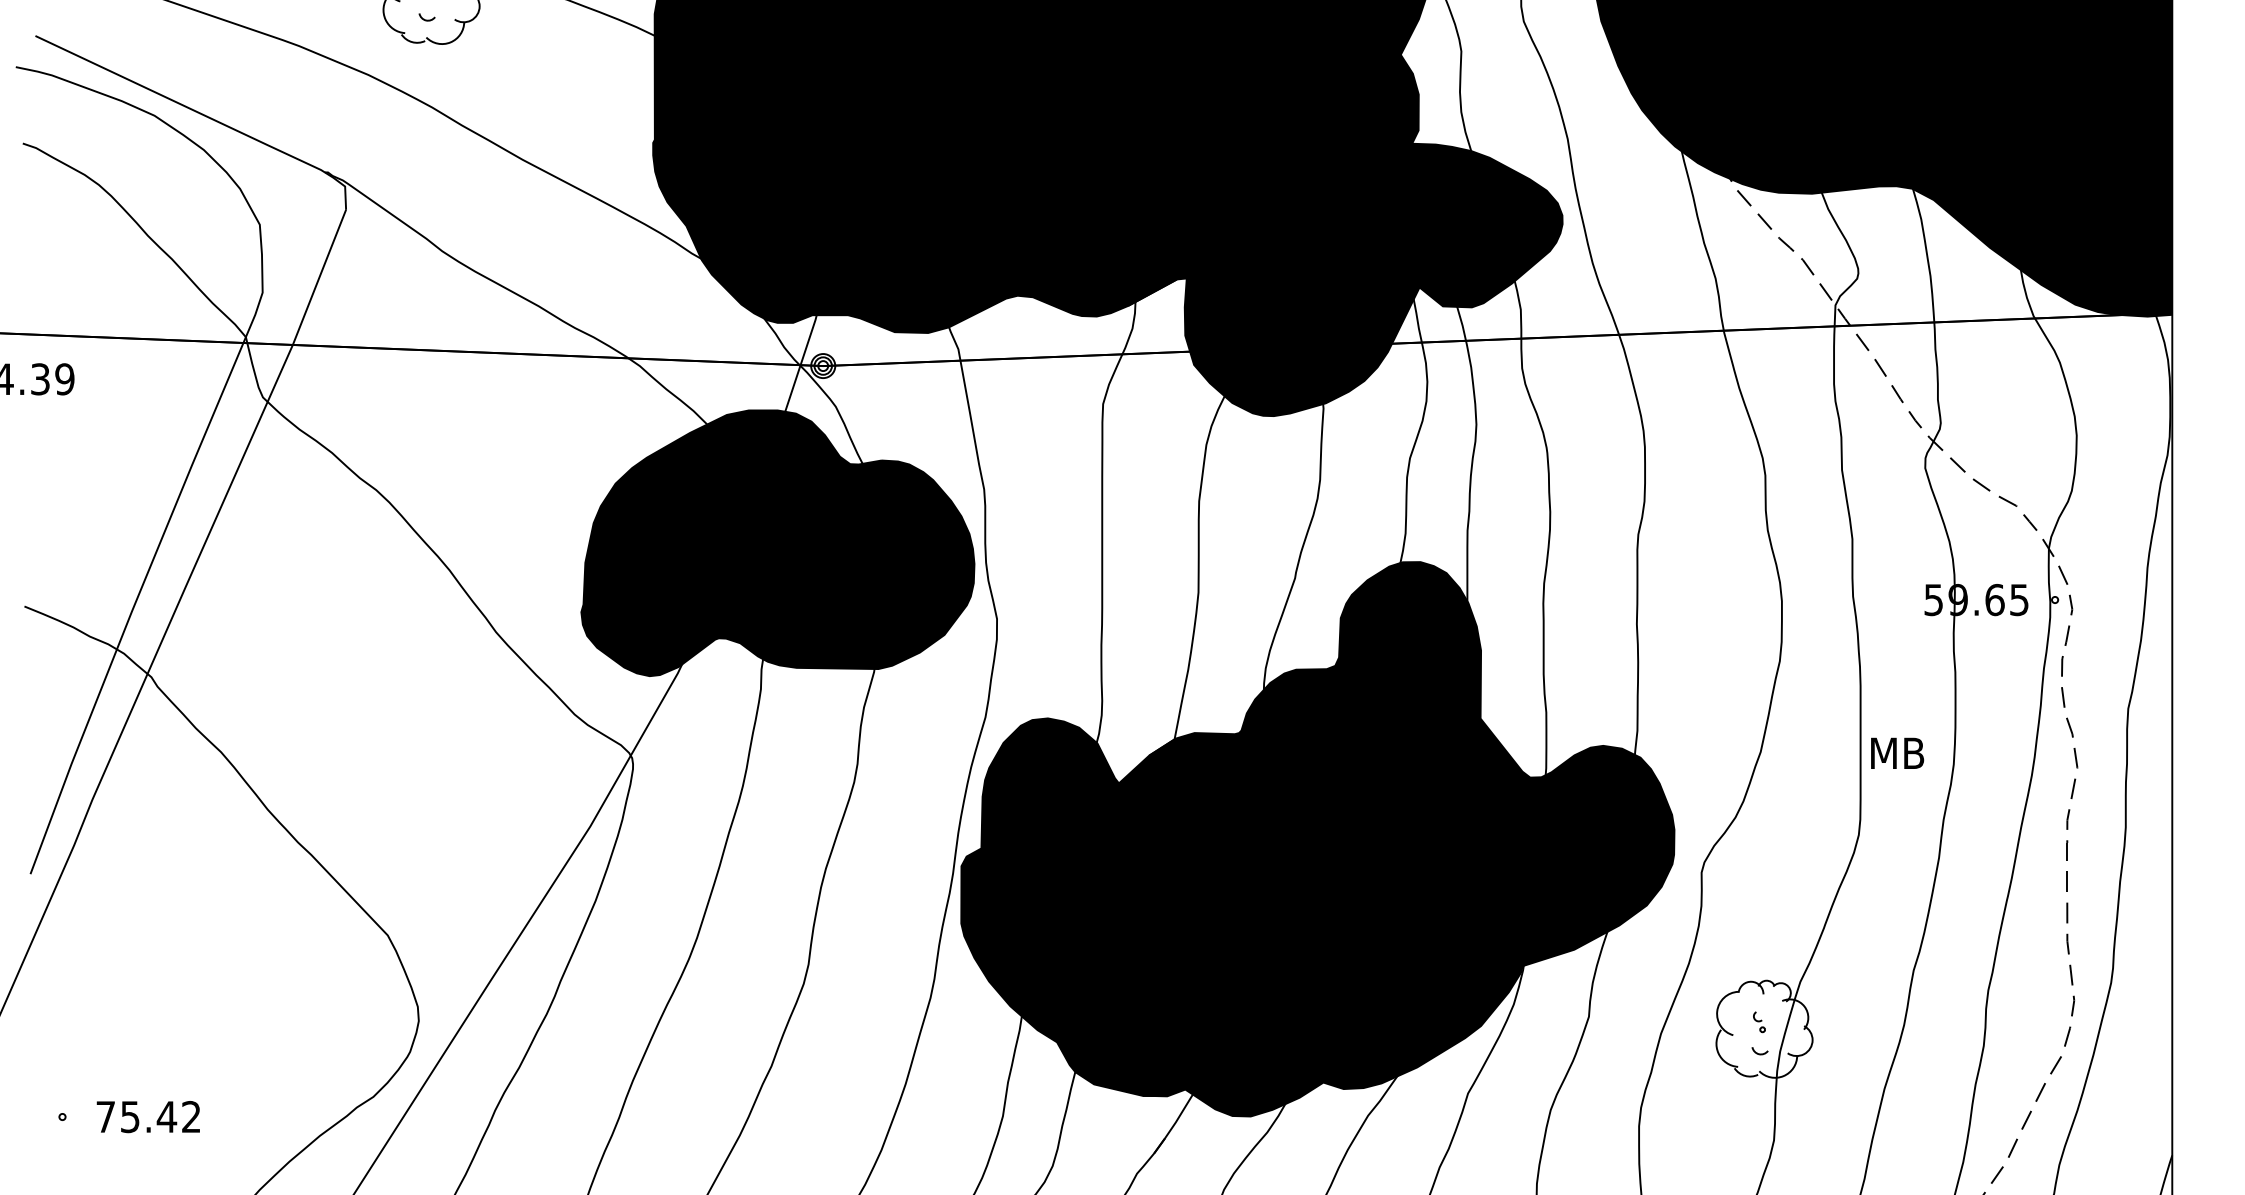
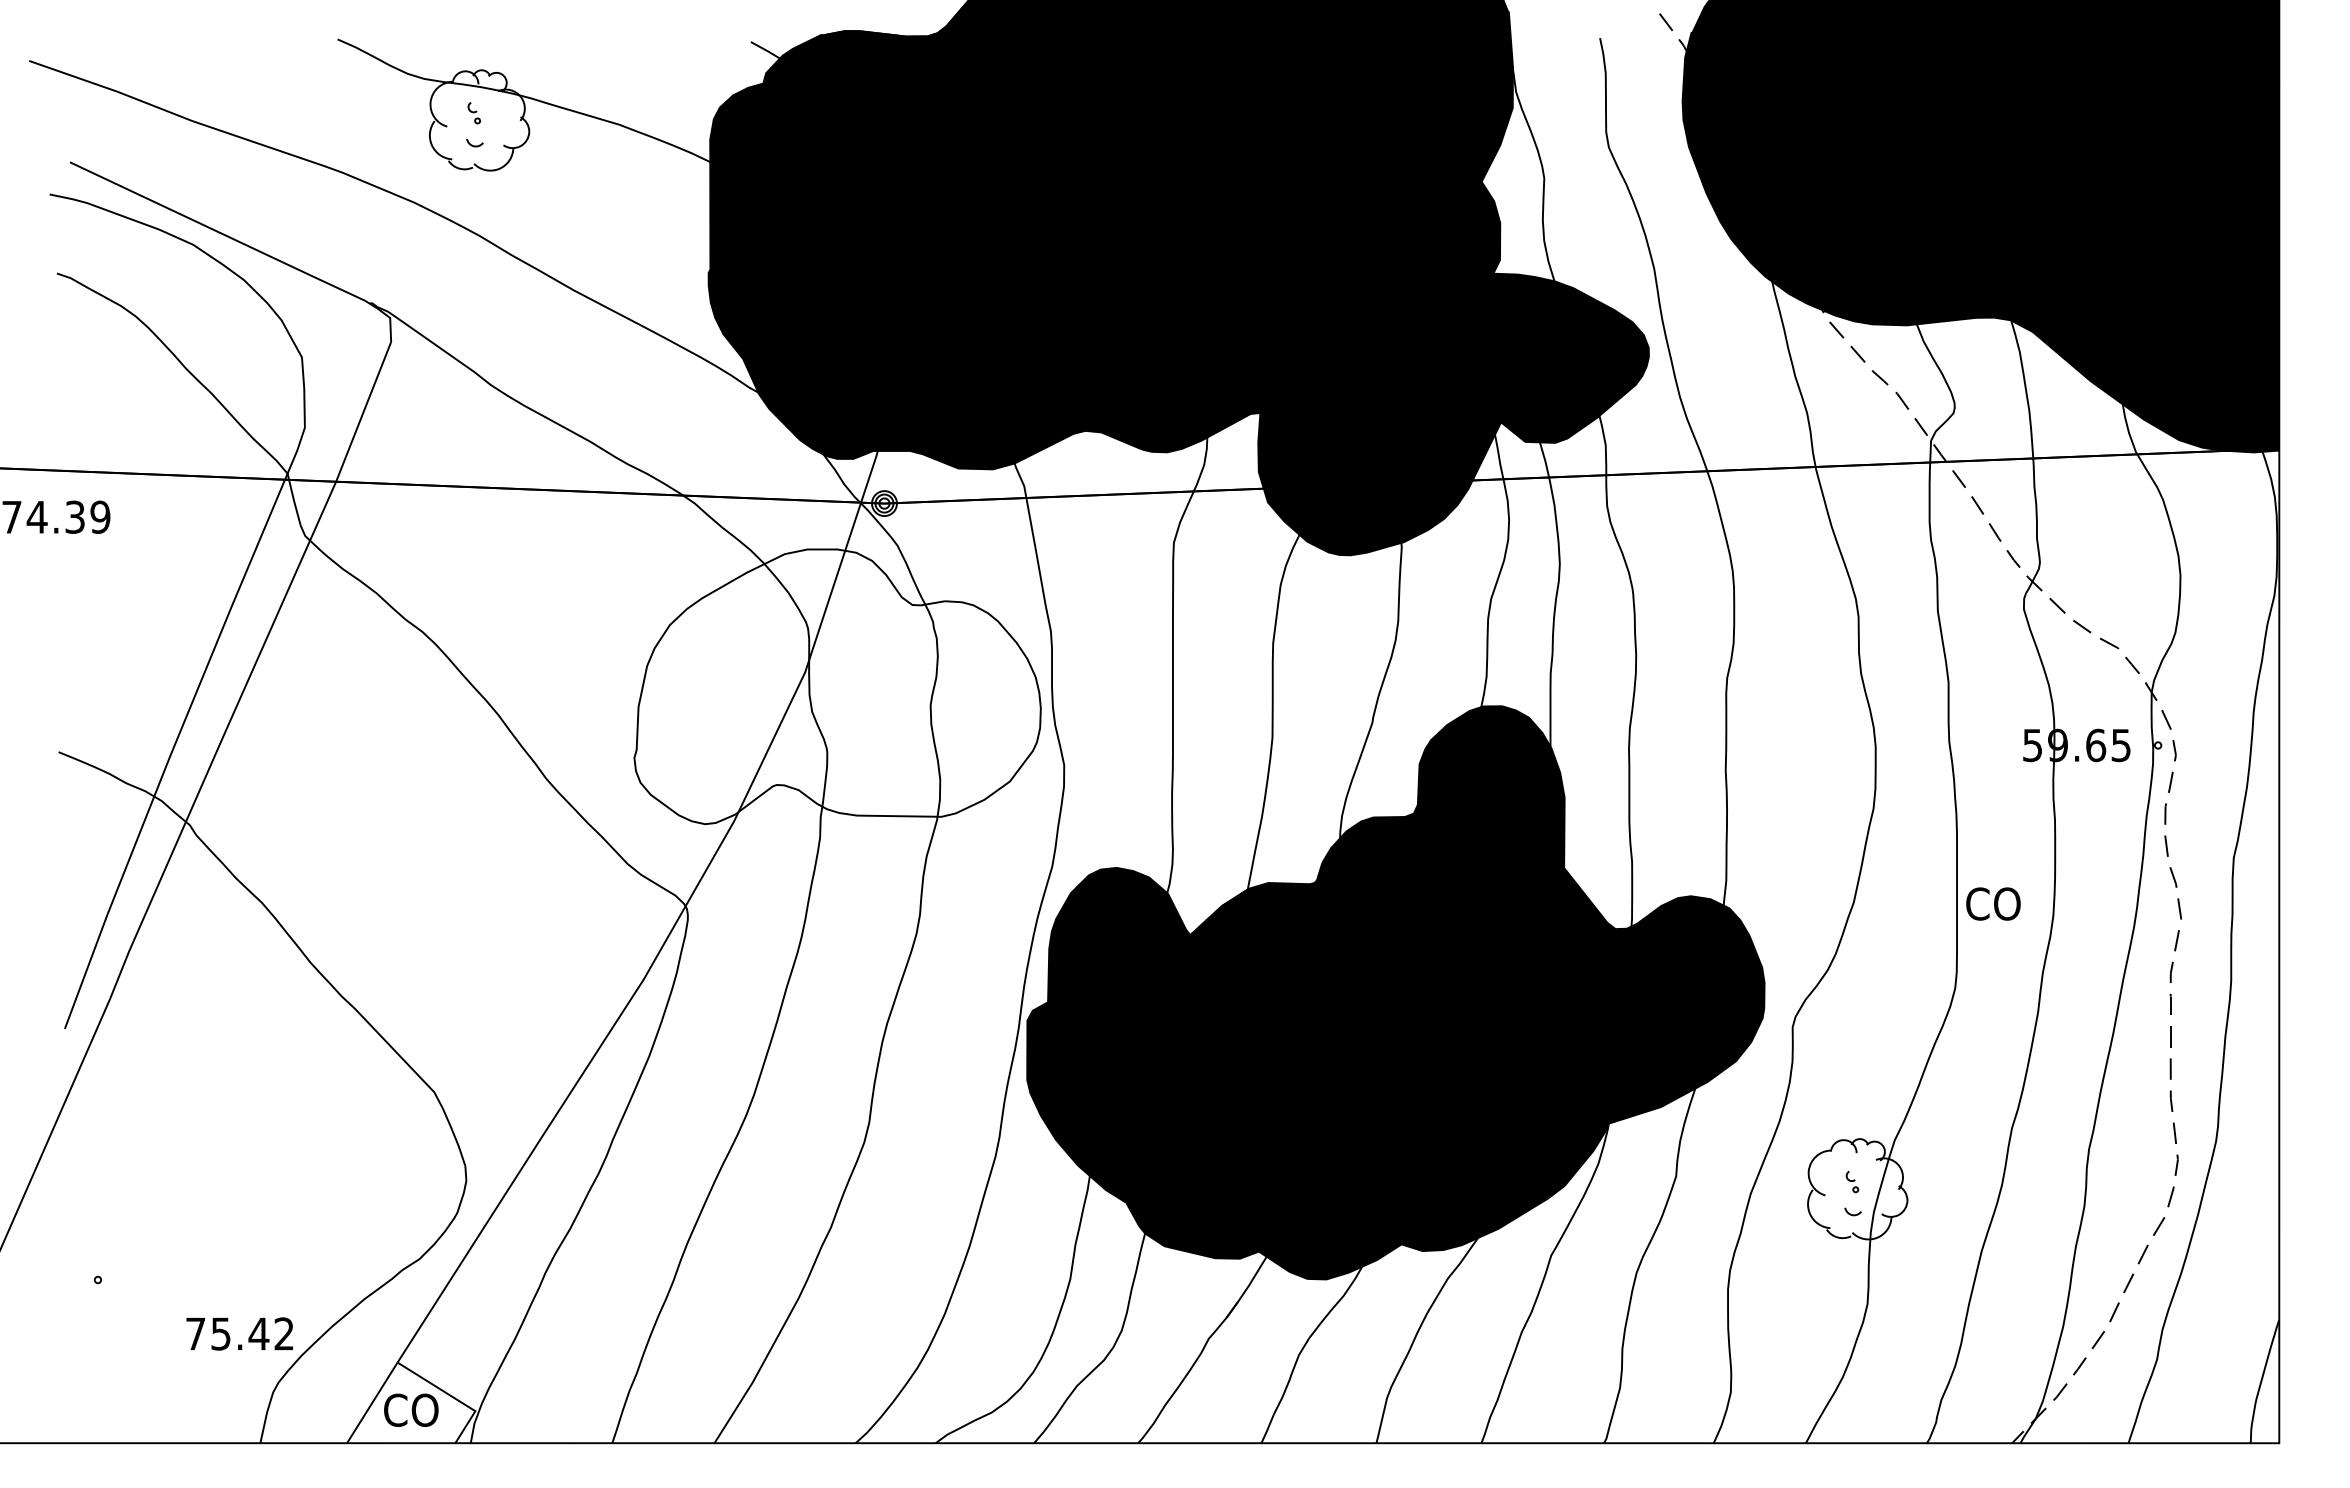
fill: (777, 542) -> (837, 686), removed
text: (1896, 752) -> (1994, 903), MB -> CO
text: (148, 1116) -> (239, 1333), moved

